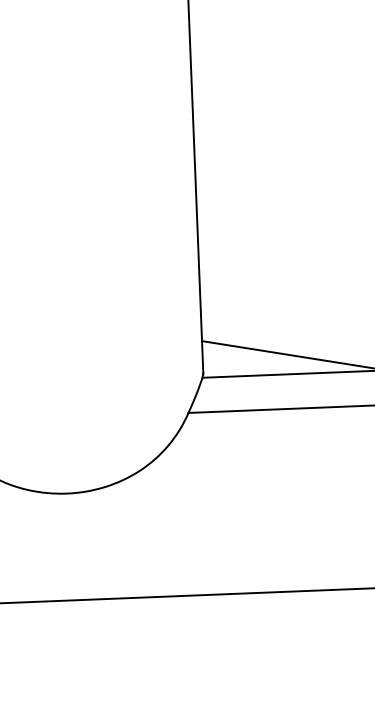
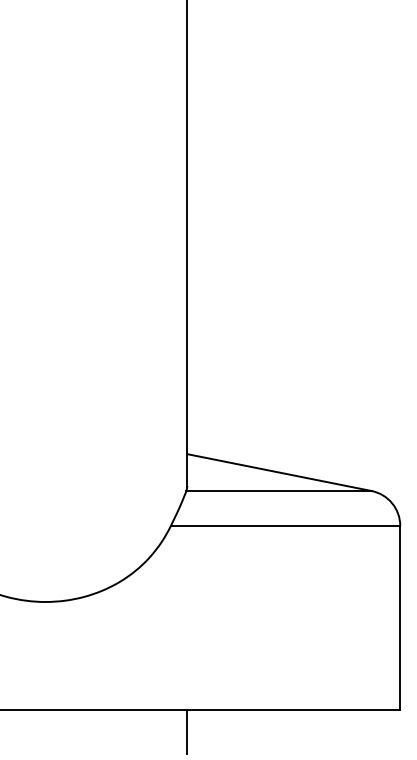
line: (213, 616) -> (187, 731), added

